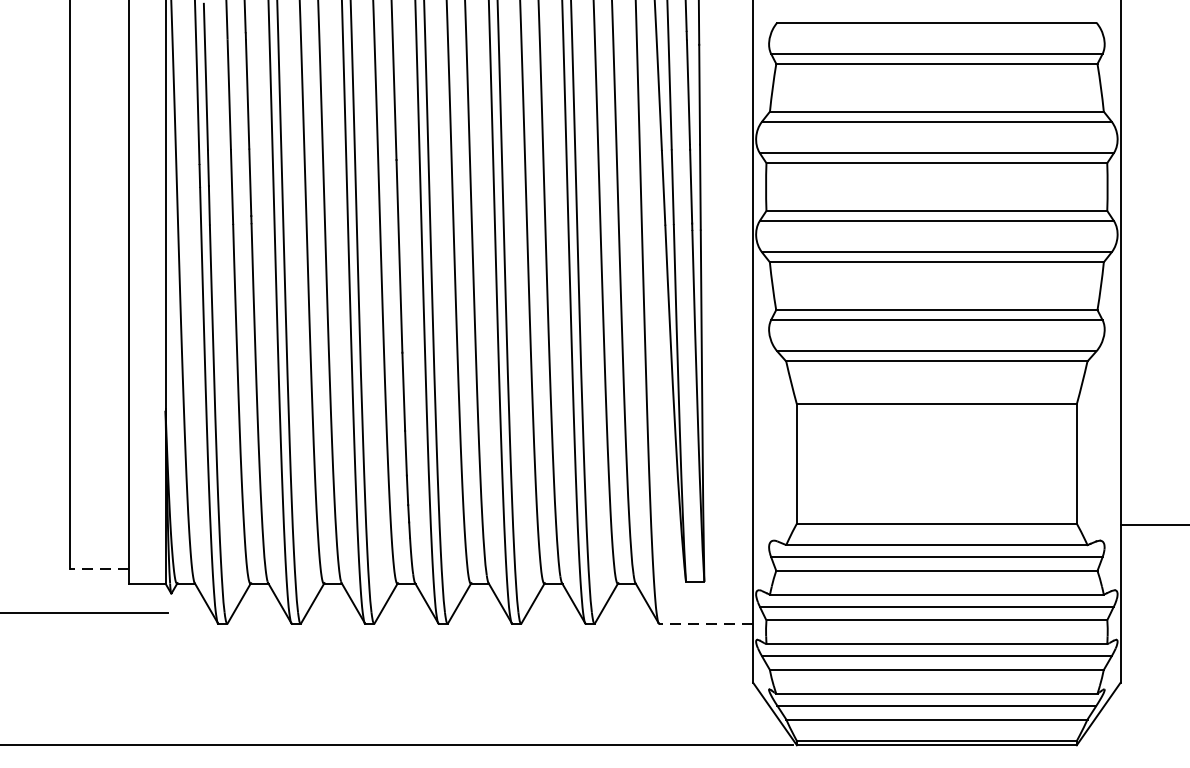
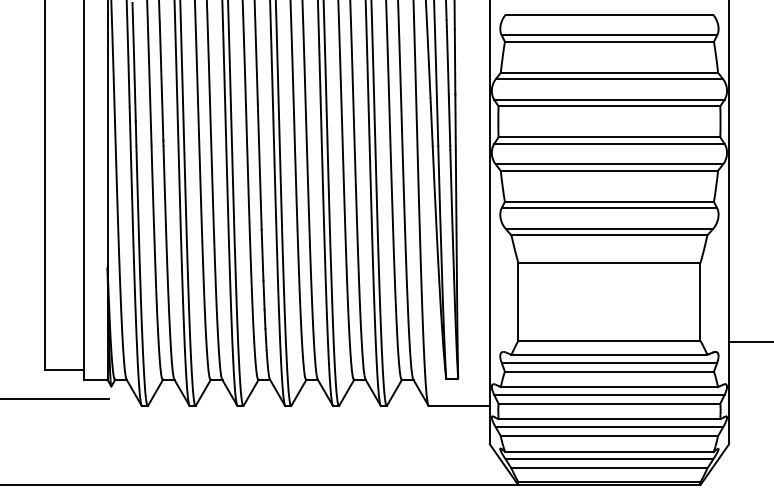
line: (99, 569) -> (64, 370), dashed -> solid
line: (706, 622) -> (459, 405), dashed -> solid

